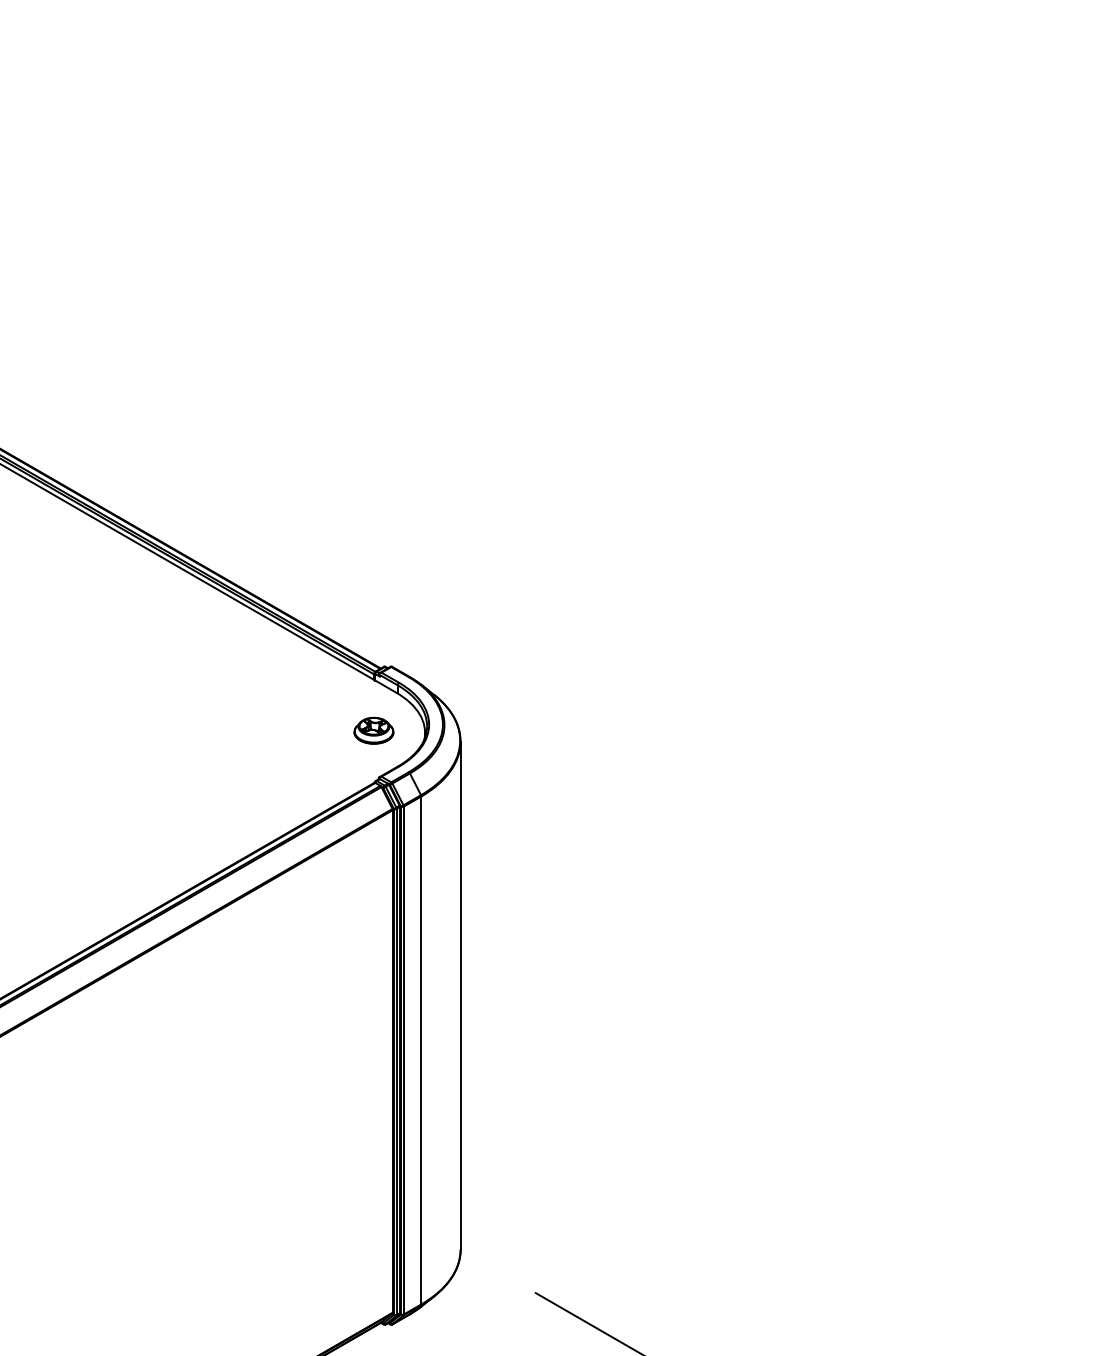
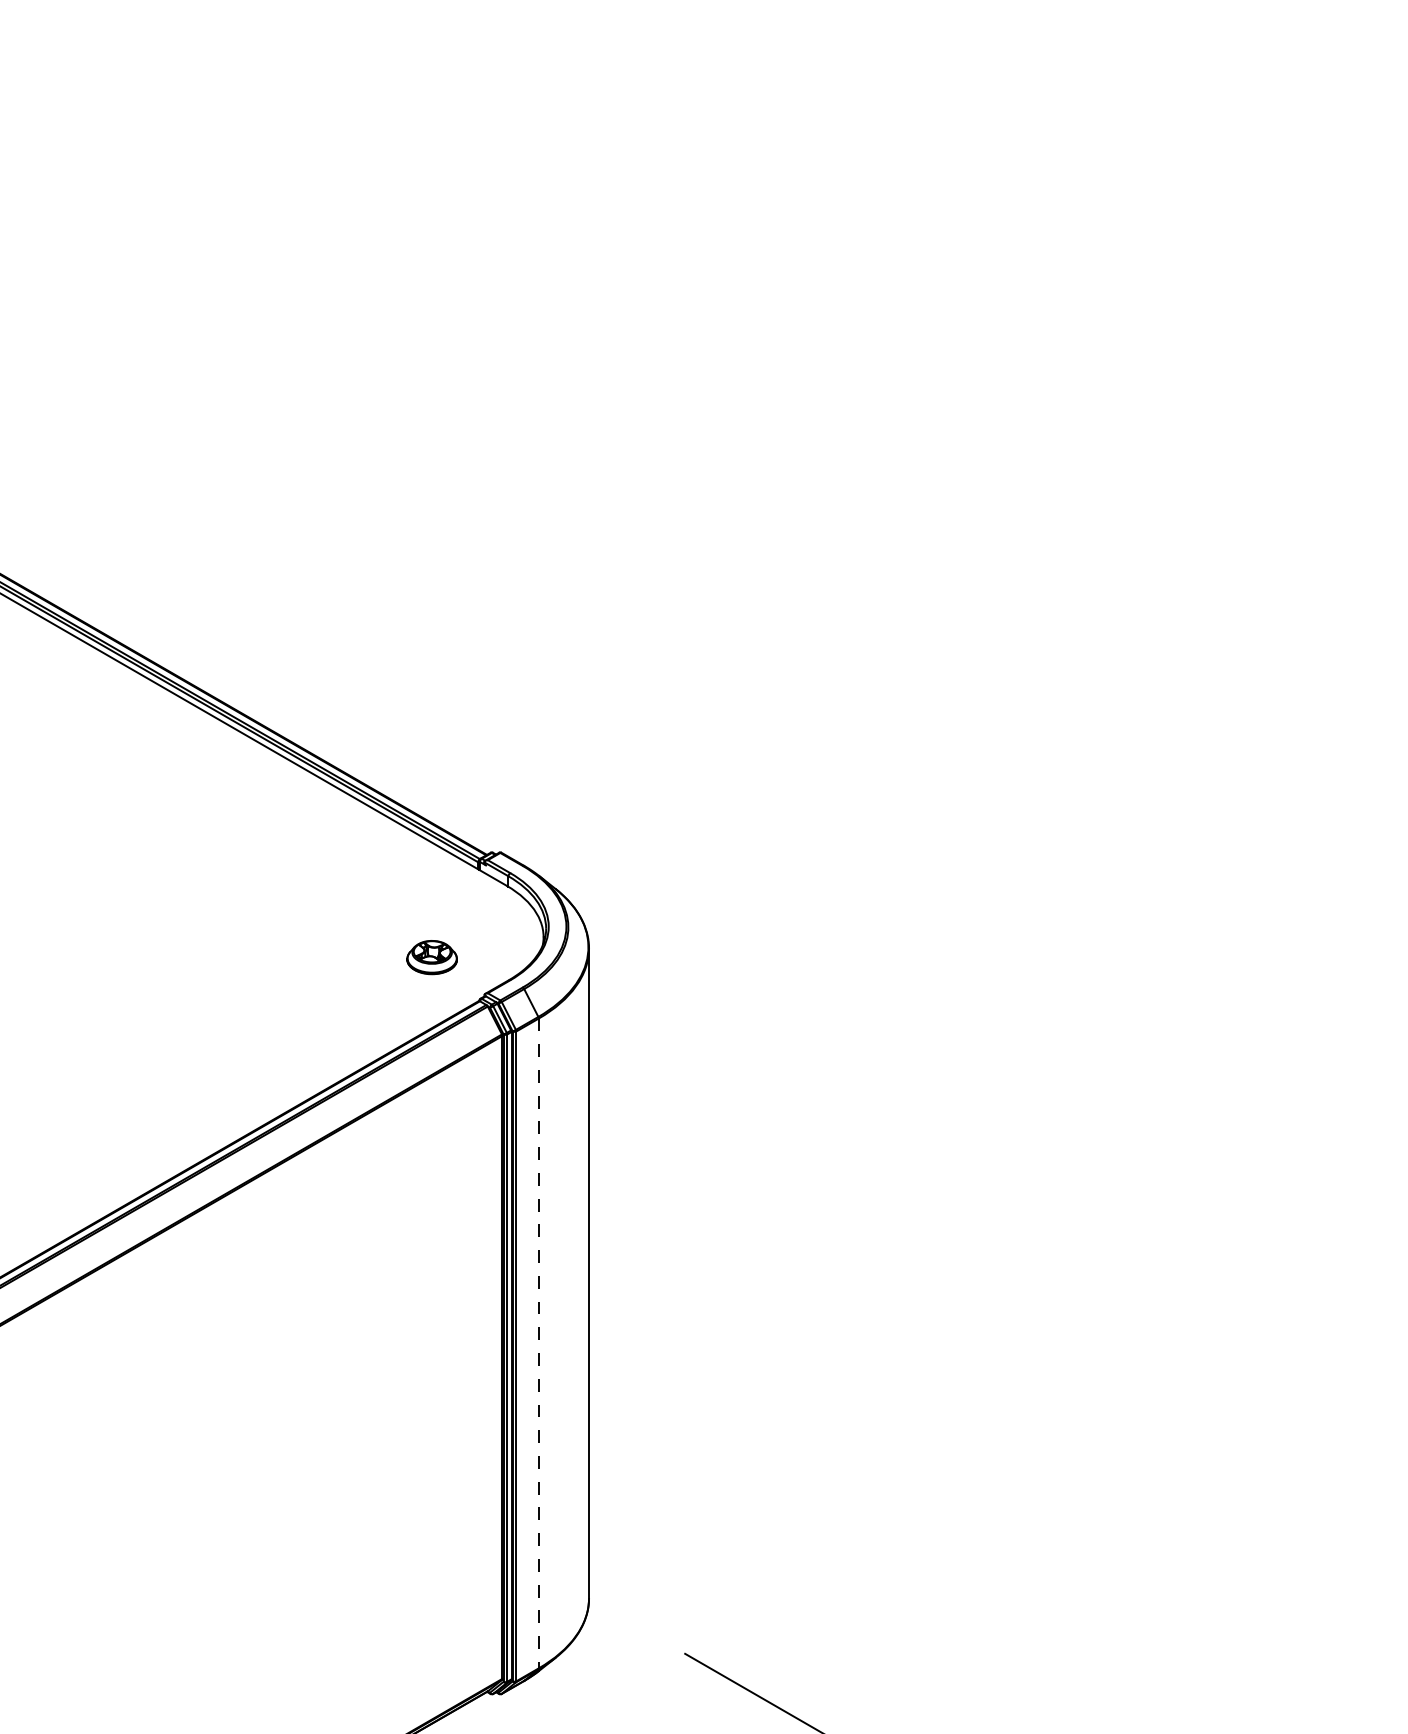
part: (373, 730) -> (431, 957), moved
line: (421, 1050) -> (538, 1343), solid -> dashed

